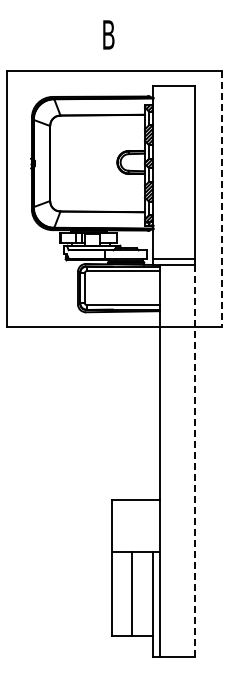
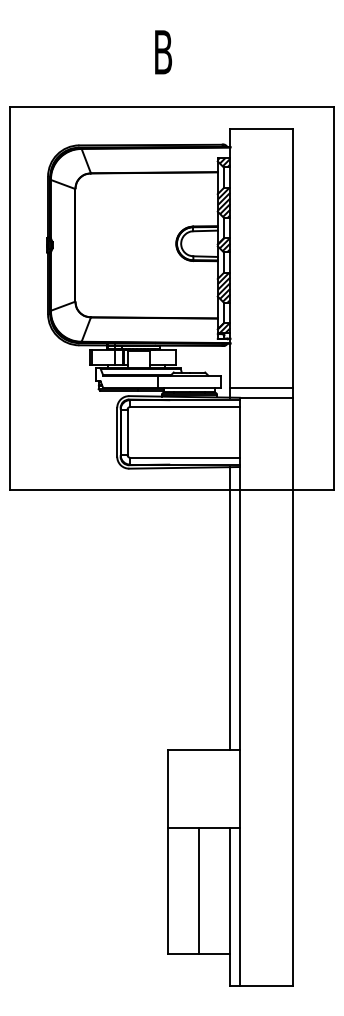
line: (222, 198) -> (334, 297), dashed -> solid
line: (153, 405) -> (230, 608), added
line: (195, 460) -> (293, 691), dashed -> solid

